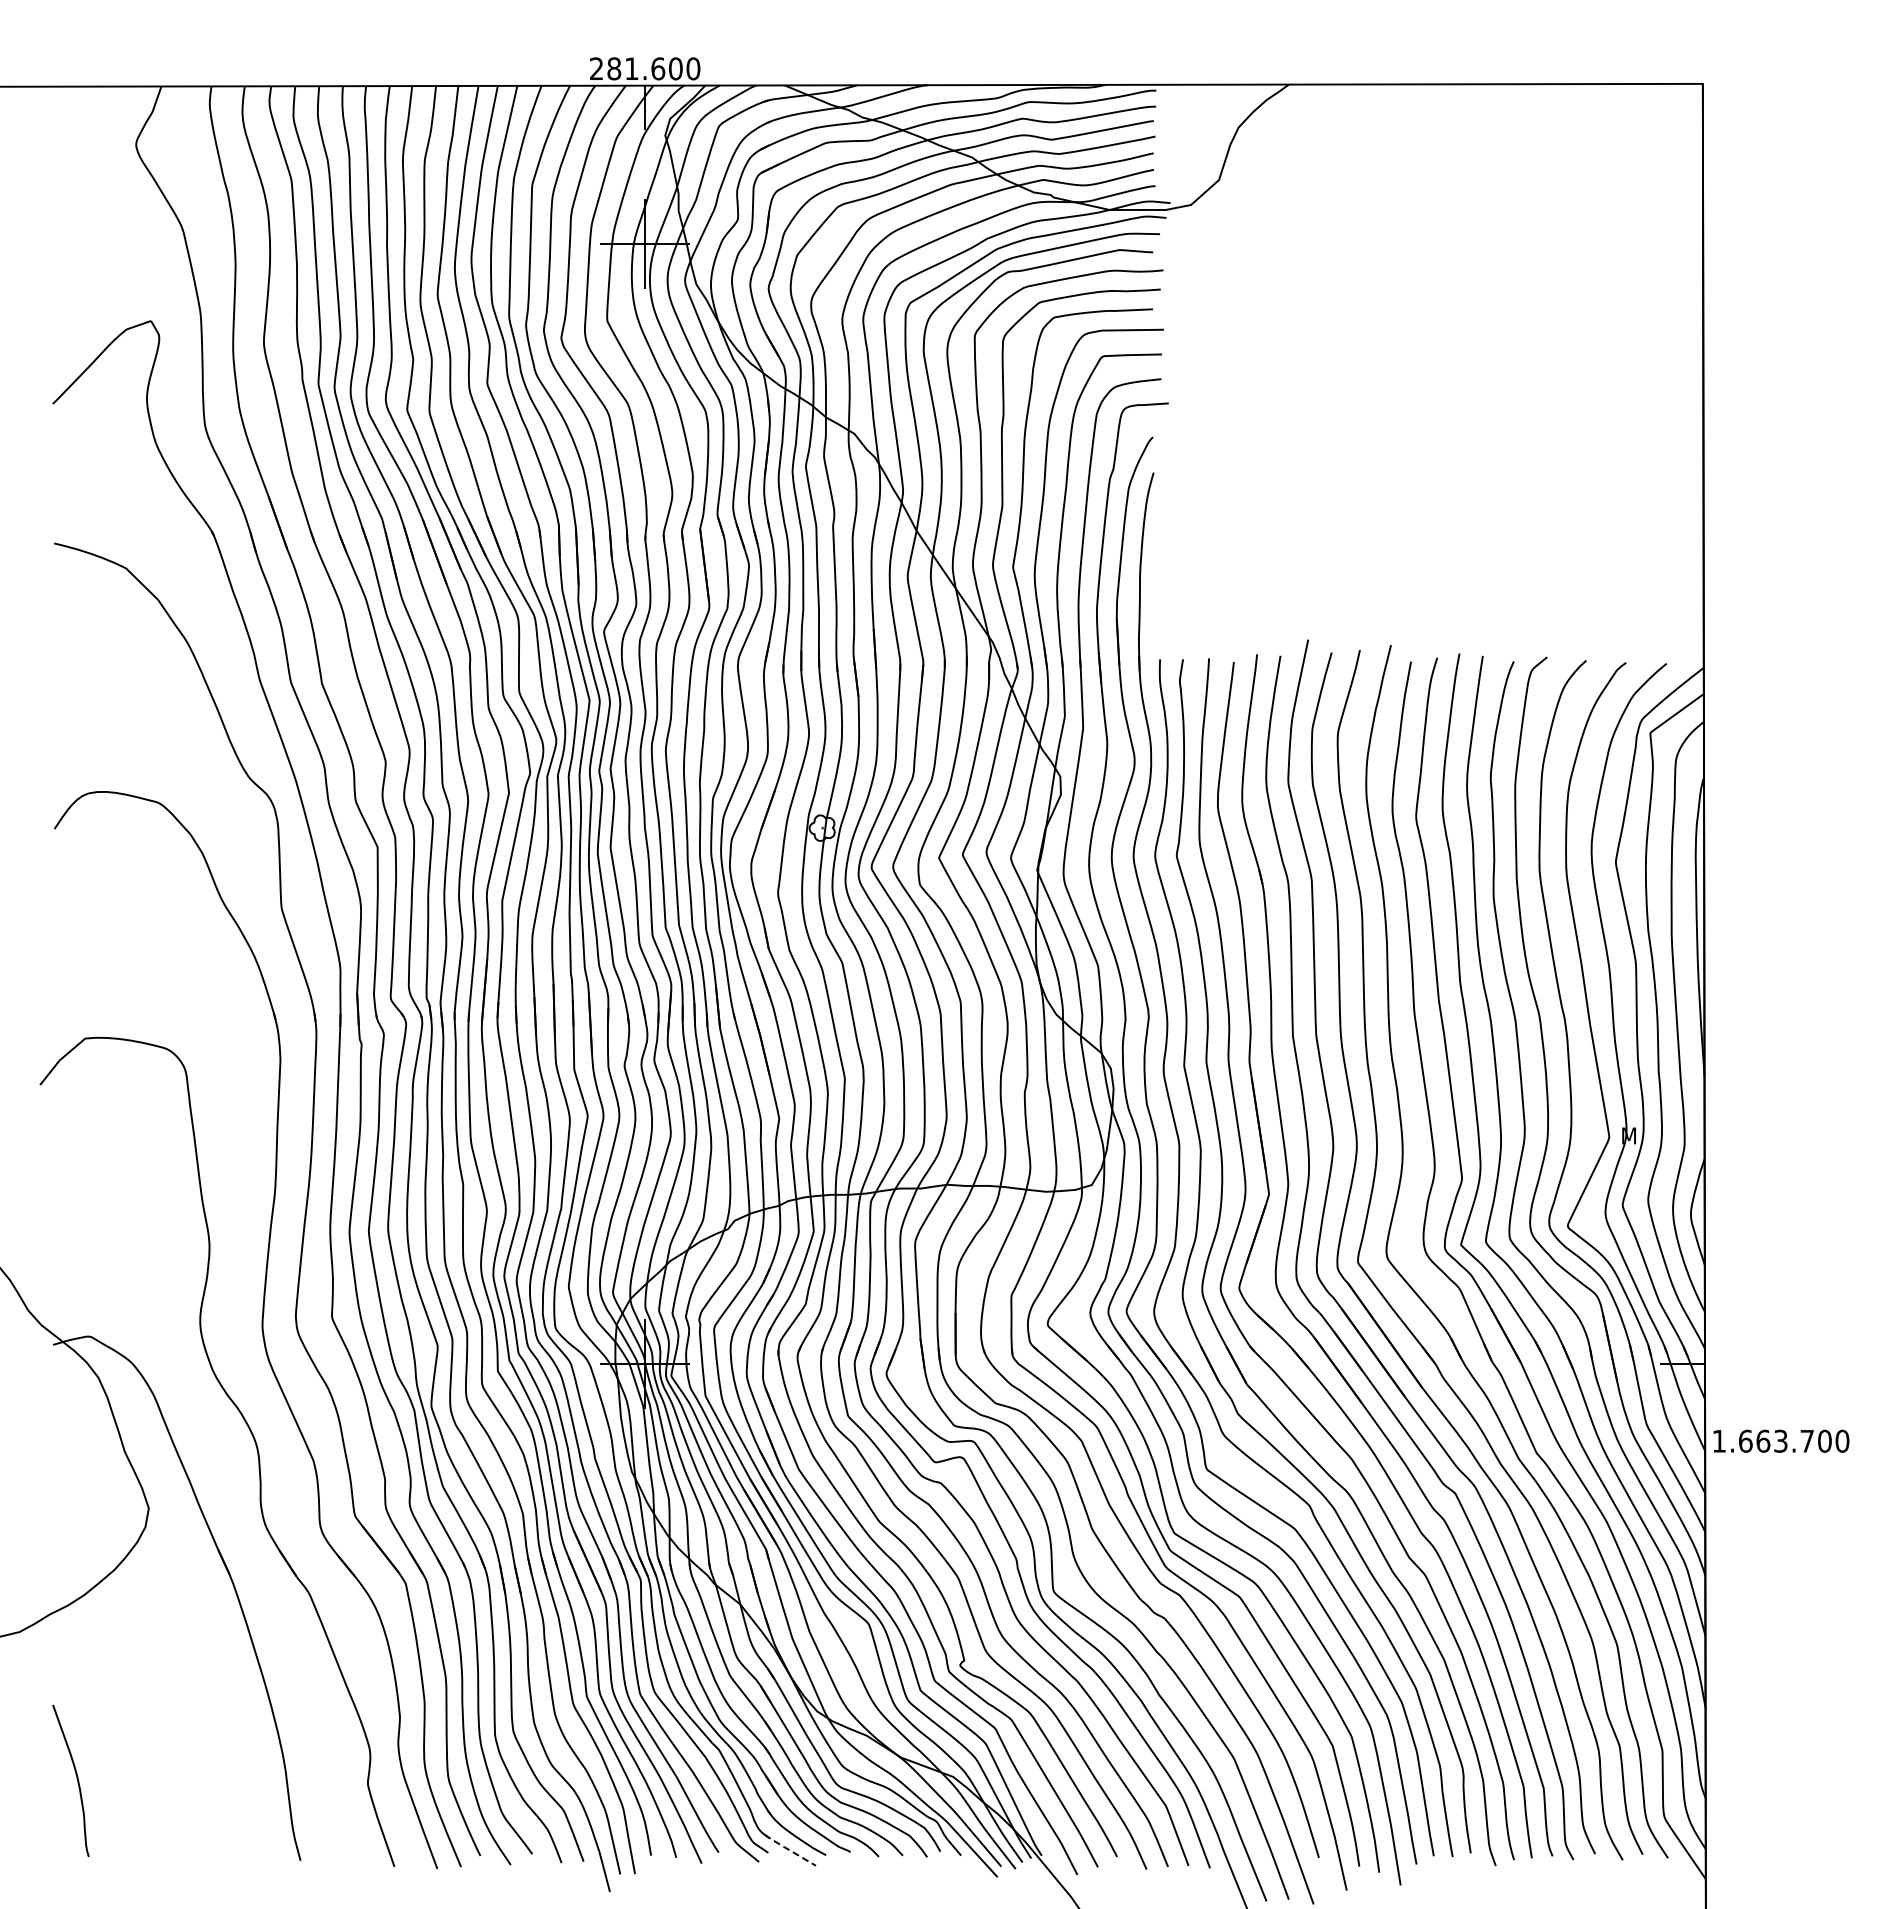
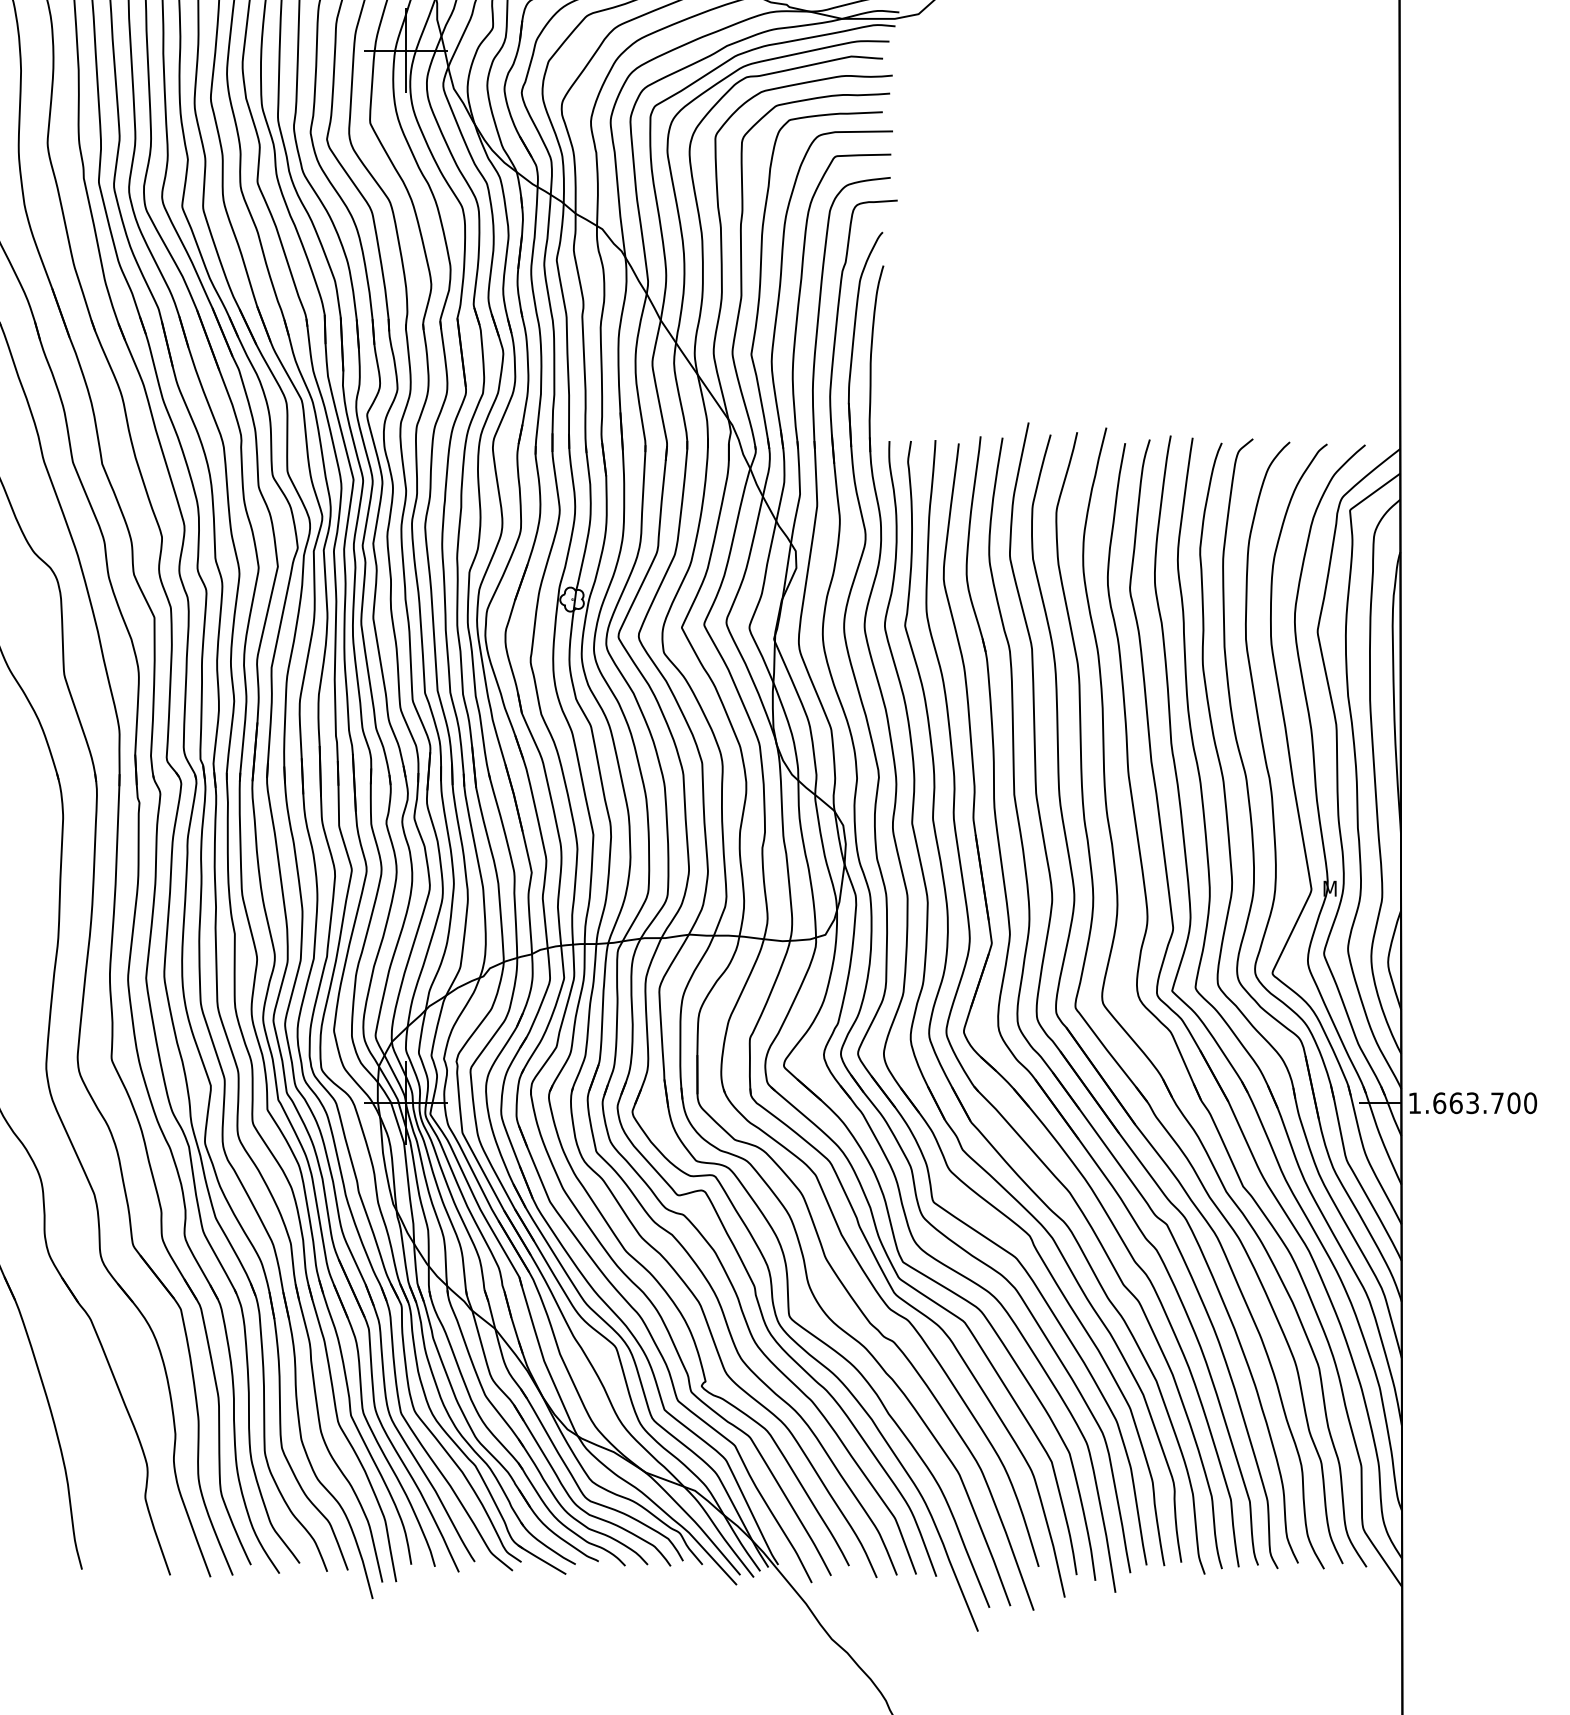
text: (1781, 1440) -> (1473, 1102), moved
line: (789, 1850) -> (541, 1559), dashed -> solid

